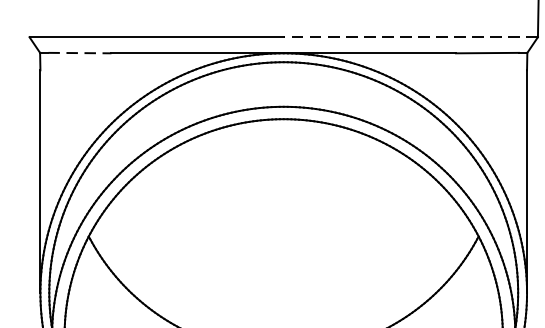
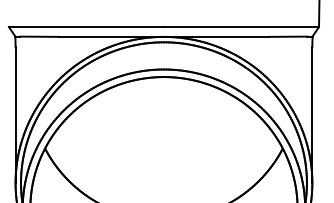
line: (410, 37) -> (241, 27), dashed -> solid
line: (81, 52) -> (40, 36), dashed -> solid

